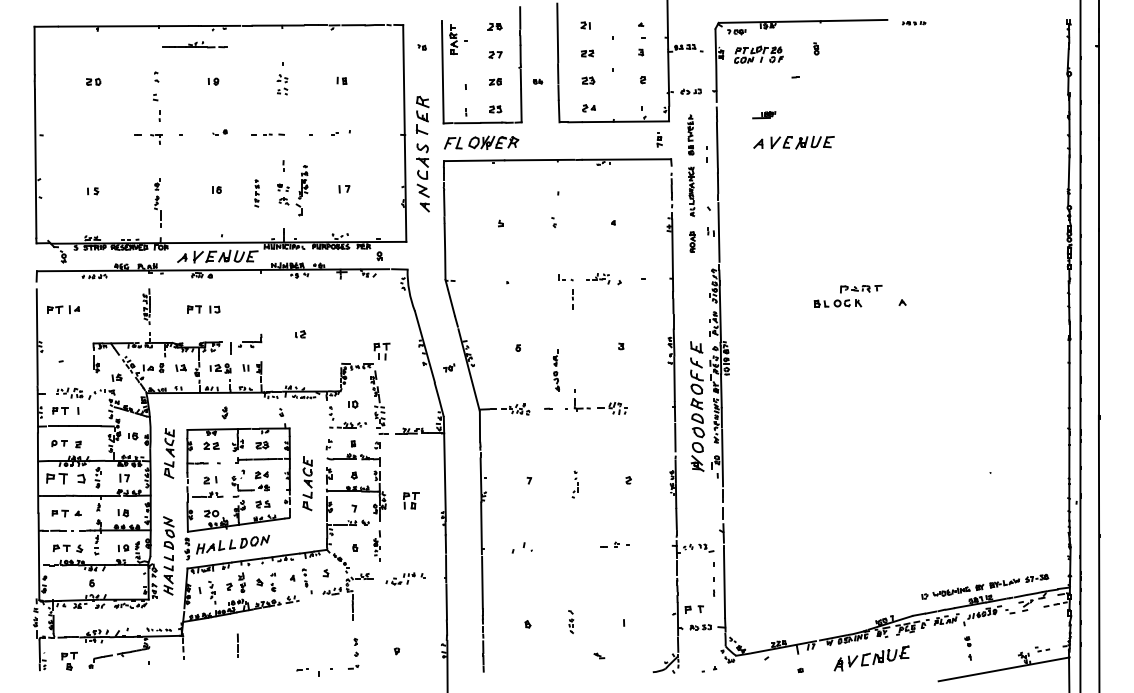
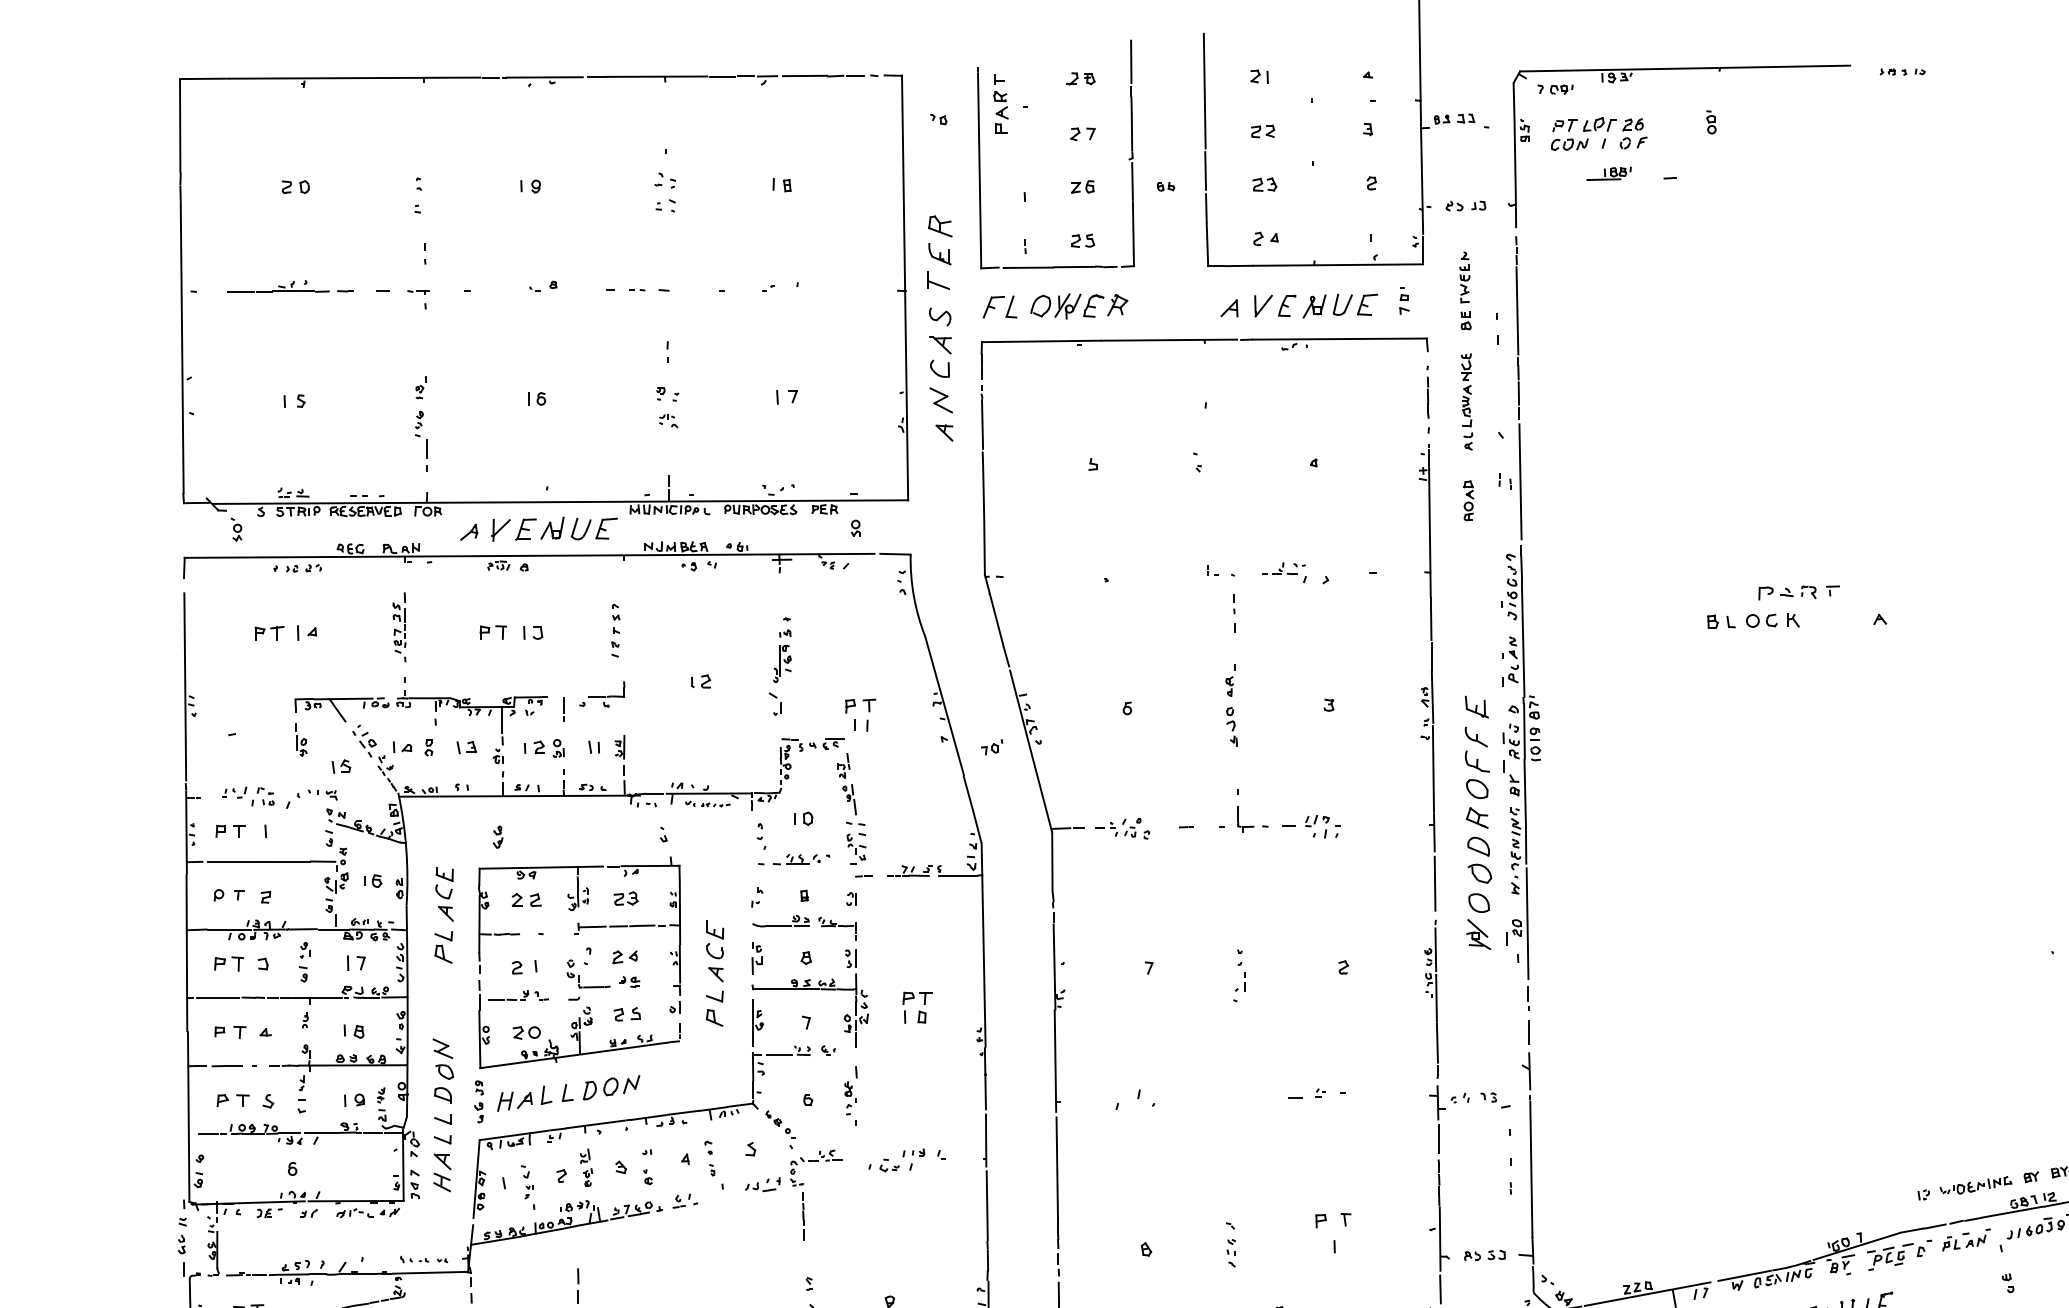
part: (194, 44) -> (289, 286), moved
part: (156, 85) -> (418, 194), size x0.62
part: (764, 115) -> (1609, 174), moved
part: (793, 142) -> (1298, 305), moved
part: (301, 190) -> (779, 666), moved
part: (256, 193) -> (614, 630), moved
part: (63, 309) -> (285, 632), moved
part: (555, 370) -> (1229, 705), moved
part: (224, 412) -> (497, 836), moved
part: (65, 478) -> (240, 963), size x0.71
part: (693, 609) -> (1331, 1220), moved

